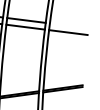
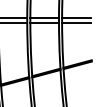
line: (69, 26) -> (76, 18), added

